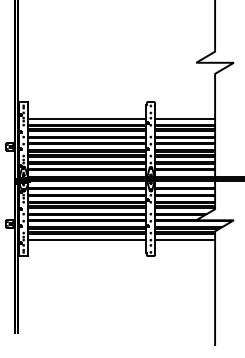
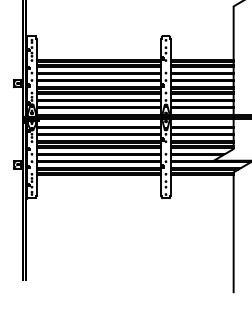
line: (87, 118) -> (99, 53), removed
line: (185, 118) -> (202, 53), removed
line: (87, 239) -> (99, 180), removed
line: (185, 239) -> (202, 180), removed

